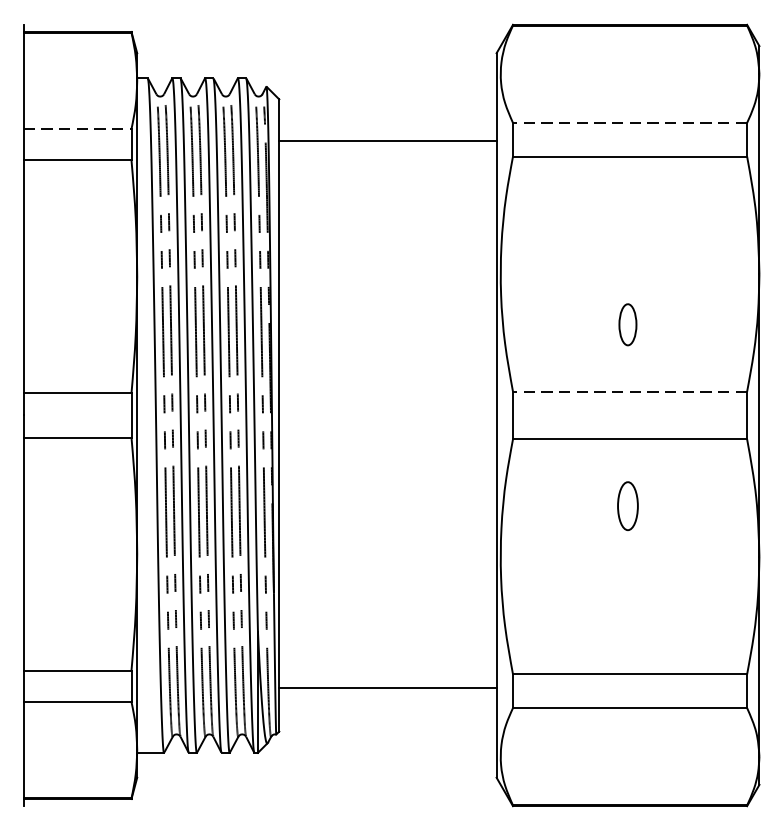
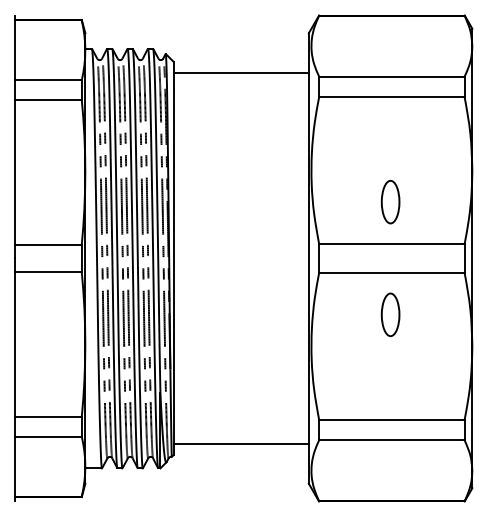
line: (629, 122) -> (391, 76), dashed -> solid
line: (77, 129) -> (48, 80), dashed -> solid
line: (386, 140) -> (240, 72), moved
part: (627, 323) -> (390, 201), size x1.67
line: (629, 391) -> (391, 243), dashed -> solid
part: (627, 505) -> (390, 314), size x1.43
line: (386, 688) -> (240, 444), moved

